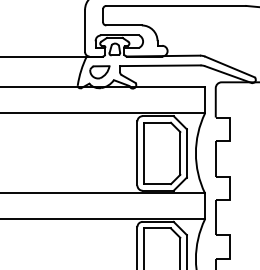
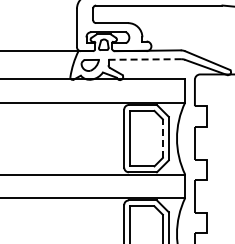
line: (161, 65) -> (145, 59), solid -> dashed
line: (179, 153) -> (162, 138), solid -> dashed

